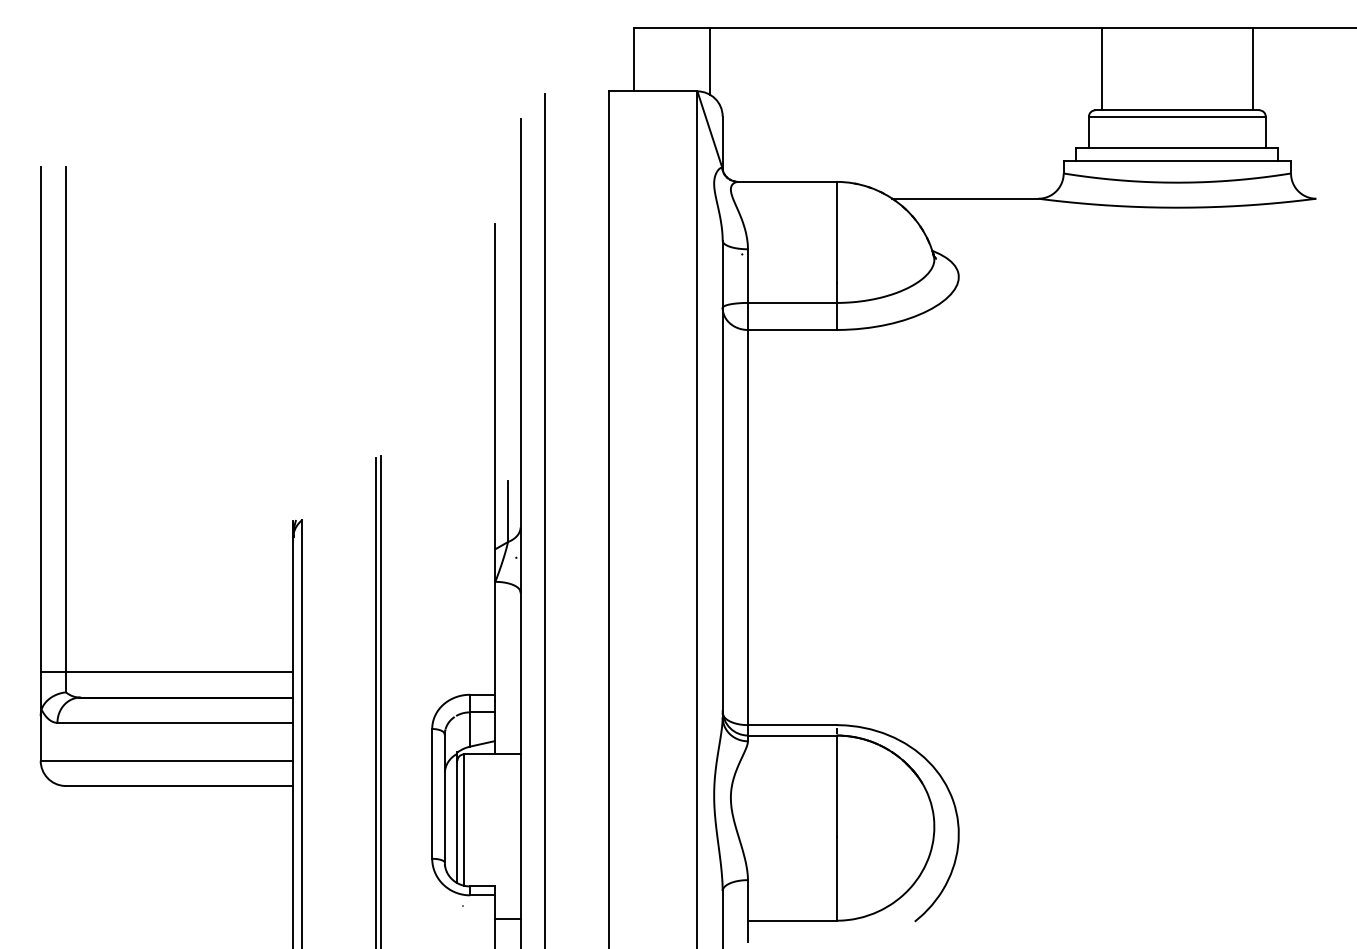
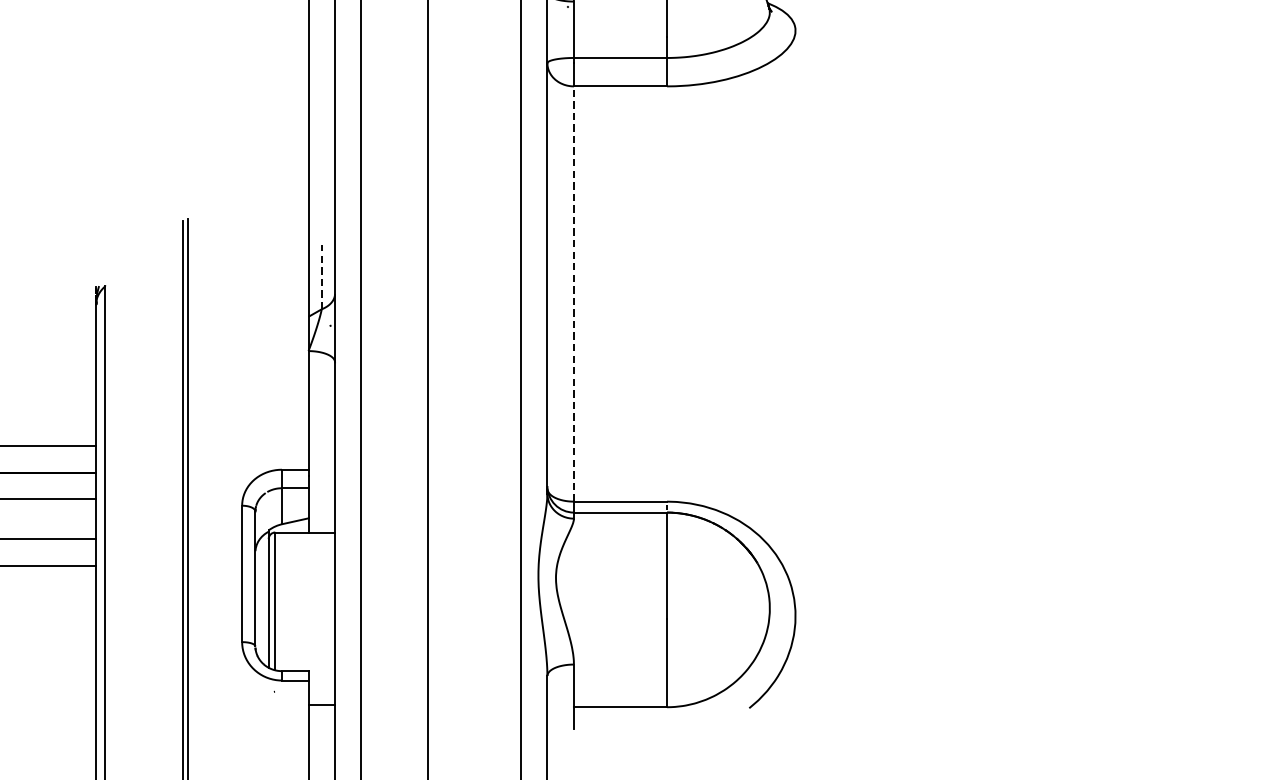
line: (507, 511) -> (321, 277), solid -> dashed
line: (747, 527) -> (573, 293), solid -> dashed

